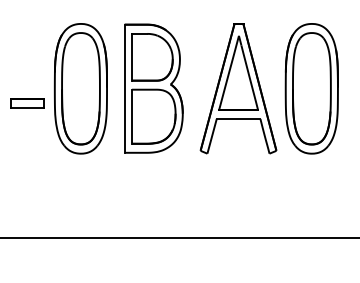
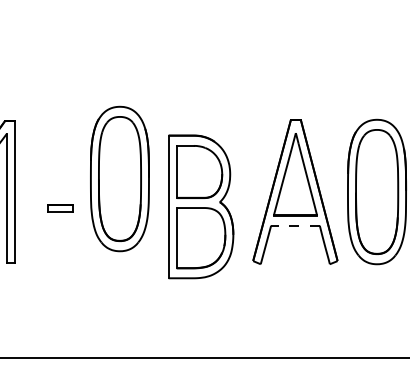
part: (80, 88) -> (119, 178), moved
part: (154, 88) -> (201, 206), moved
part: (27, 103) -> (60, 208), size x0.7
line: (237, 118) -> (294, 225), solid -> dashed

